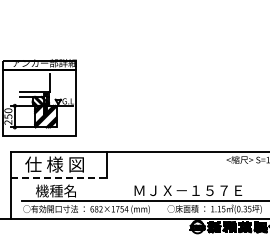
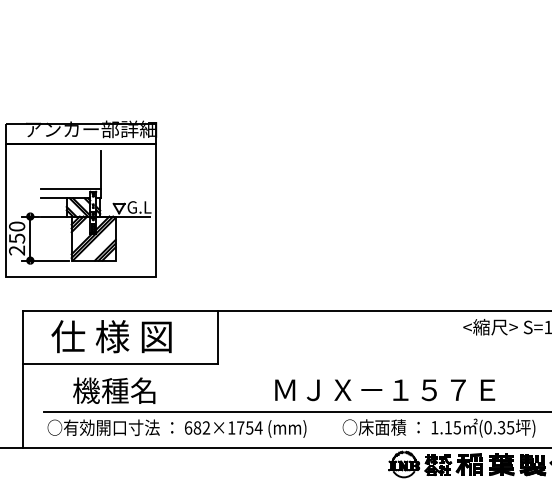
line: (59, 177) -> (121, 363), dashed -> solid

